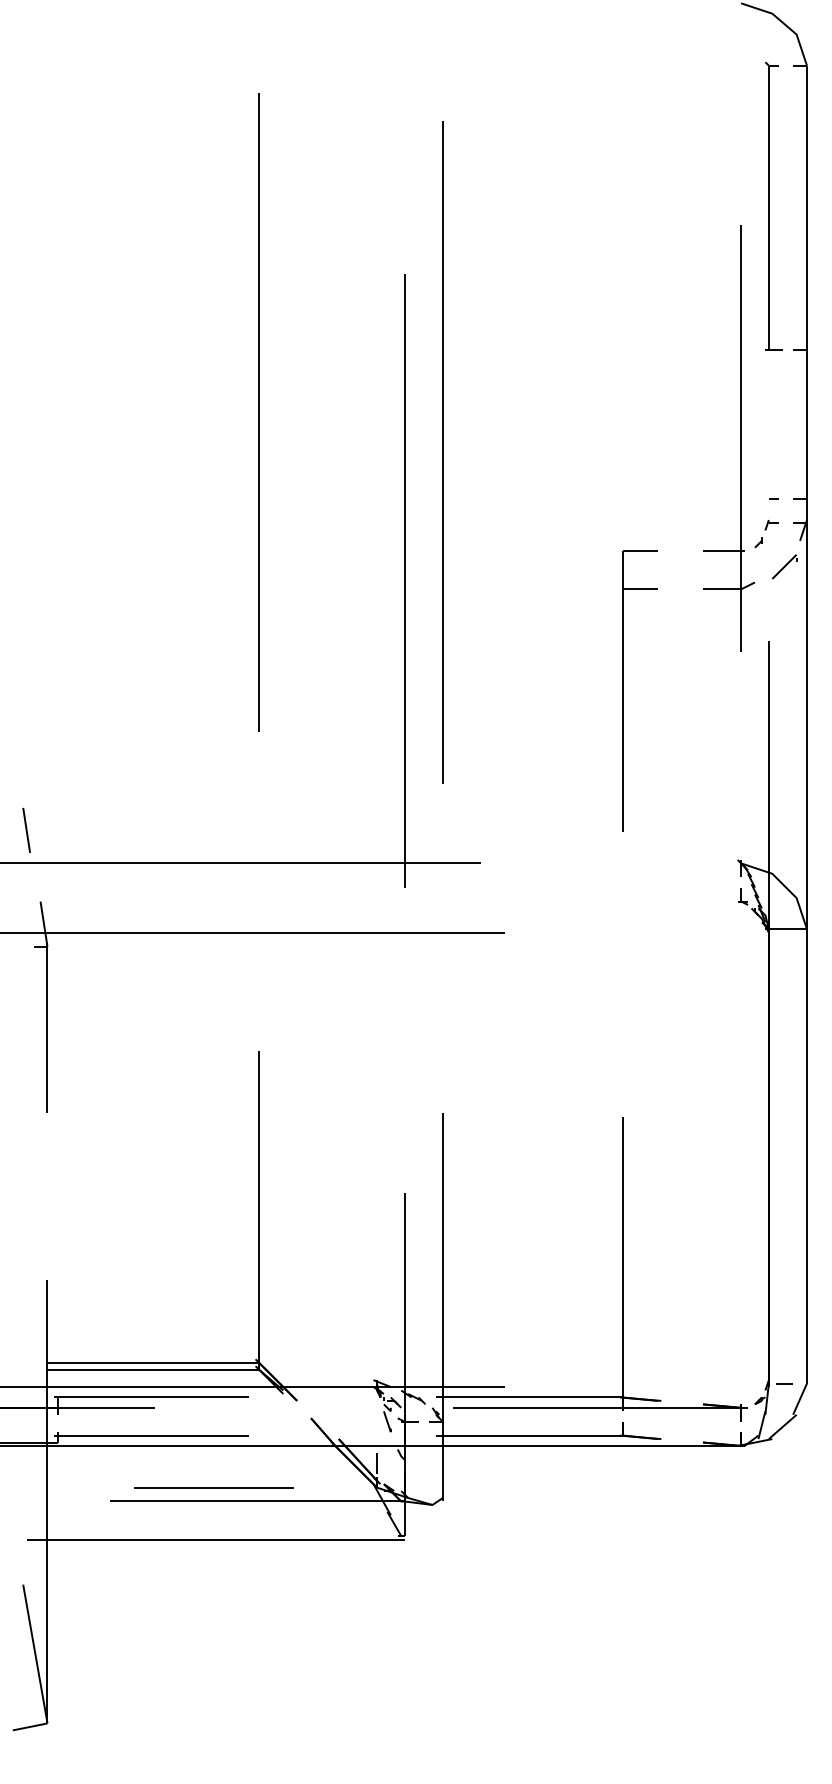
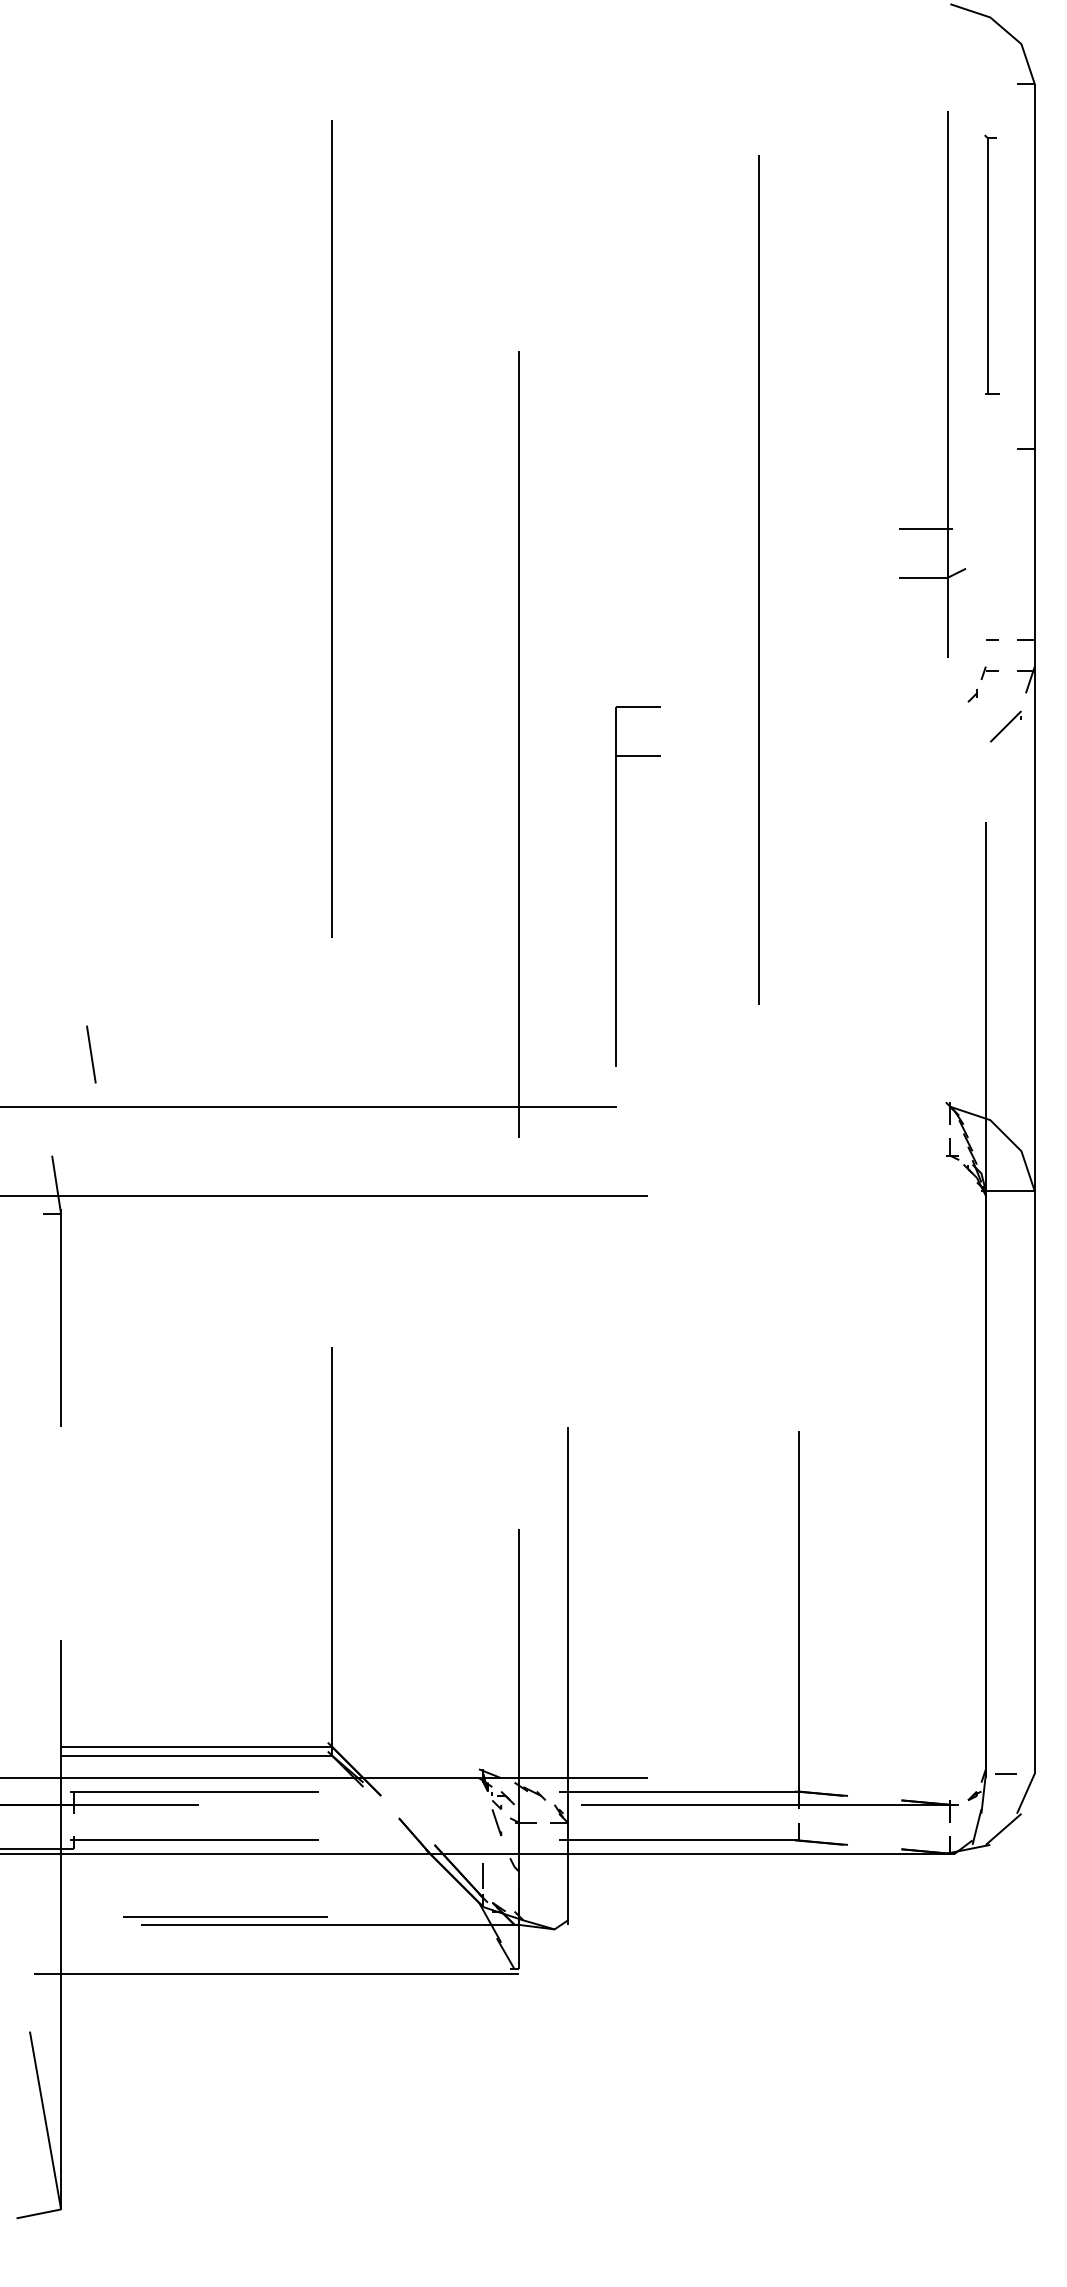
part: (774, 206) -> (992, 264), size x0.7
part: (740, 438) -> (947, 384), moved
line: (442, 452) -> (758, 579), moved
part: (623, 691) -> (616, 886), moved
line: (26, 830) -> (91, 1054), moved
line: (213, 1487) -> (225, 1916), moved

